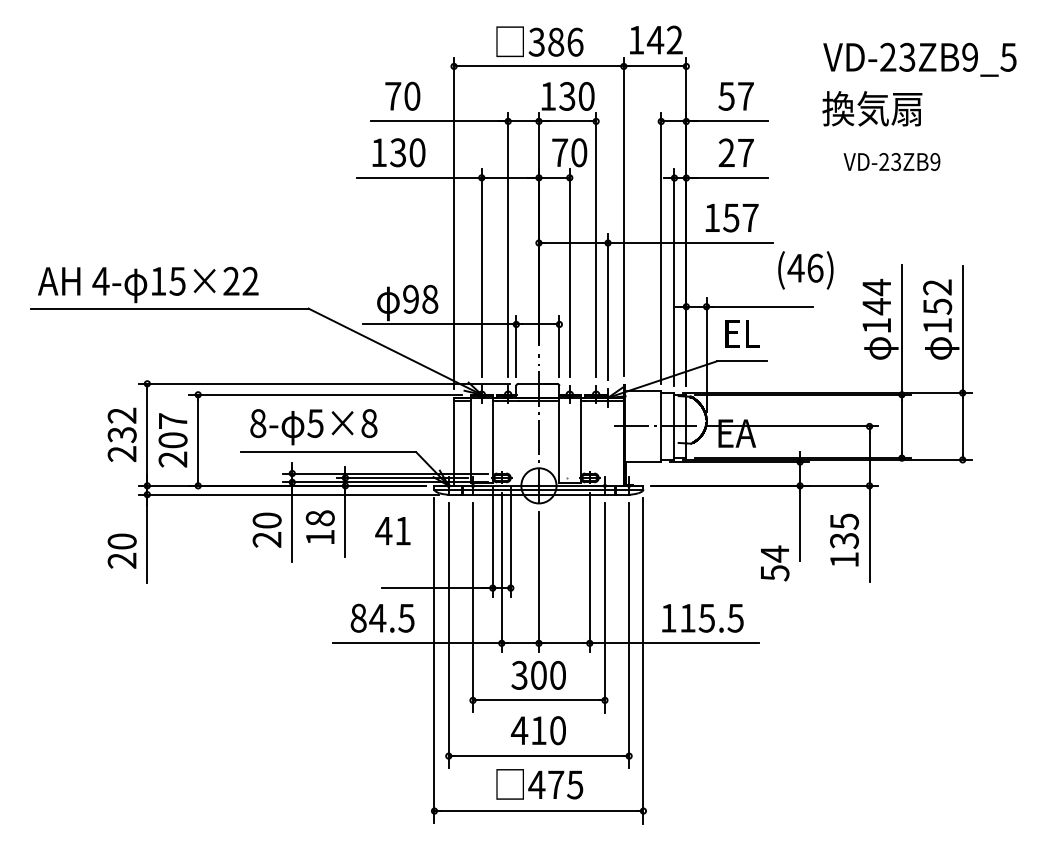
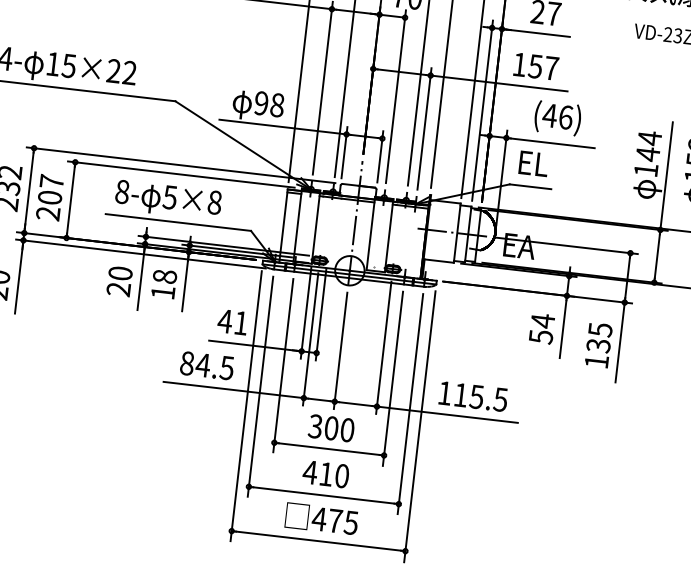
text: (805, 270) -> (557, 118), moved
text: (392, 531) -> (232, 322), moved
text: (775, 563) -> (542, 328), moved

